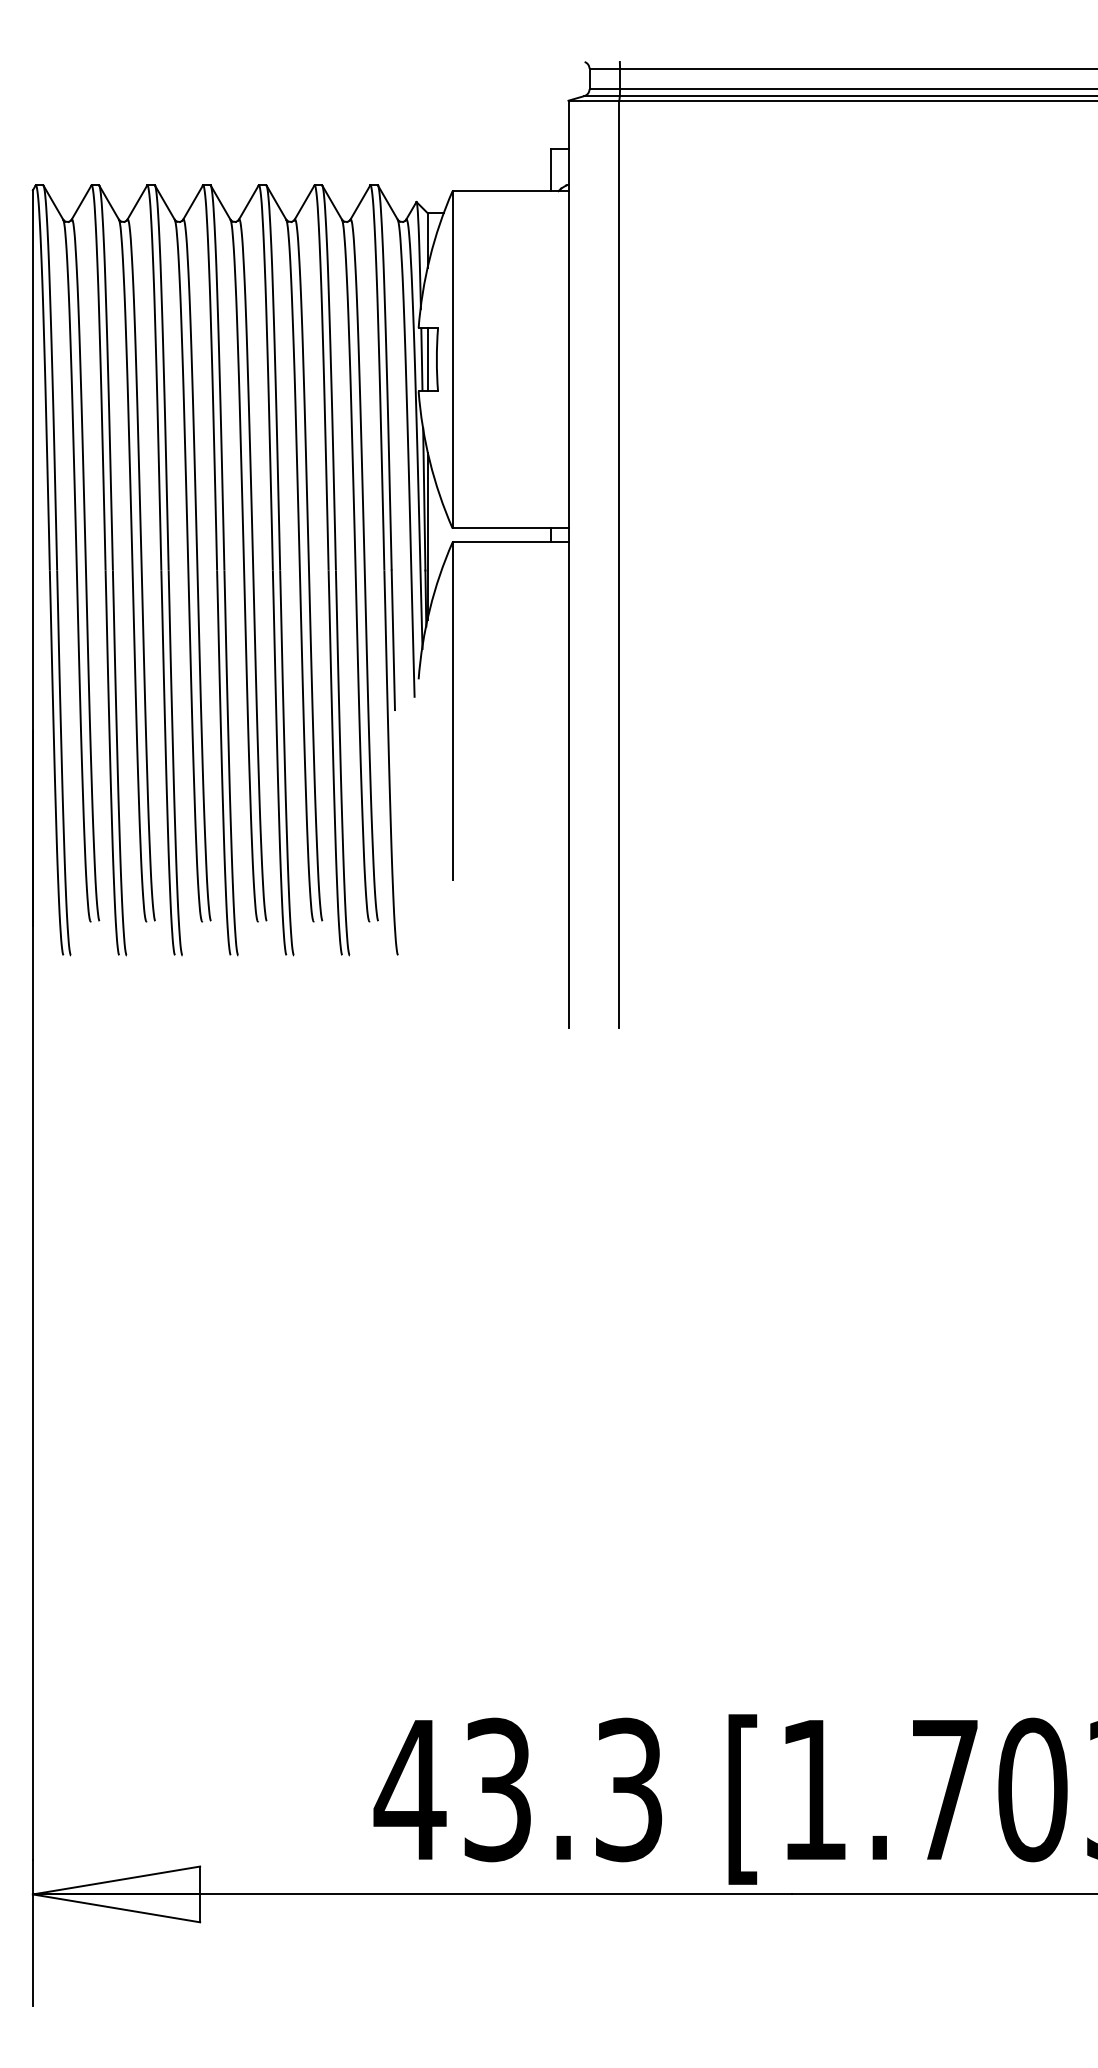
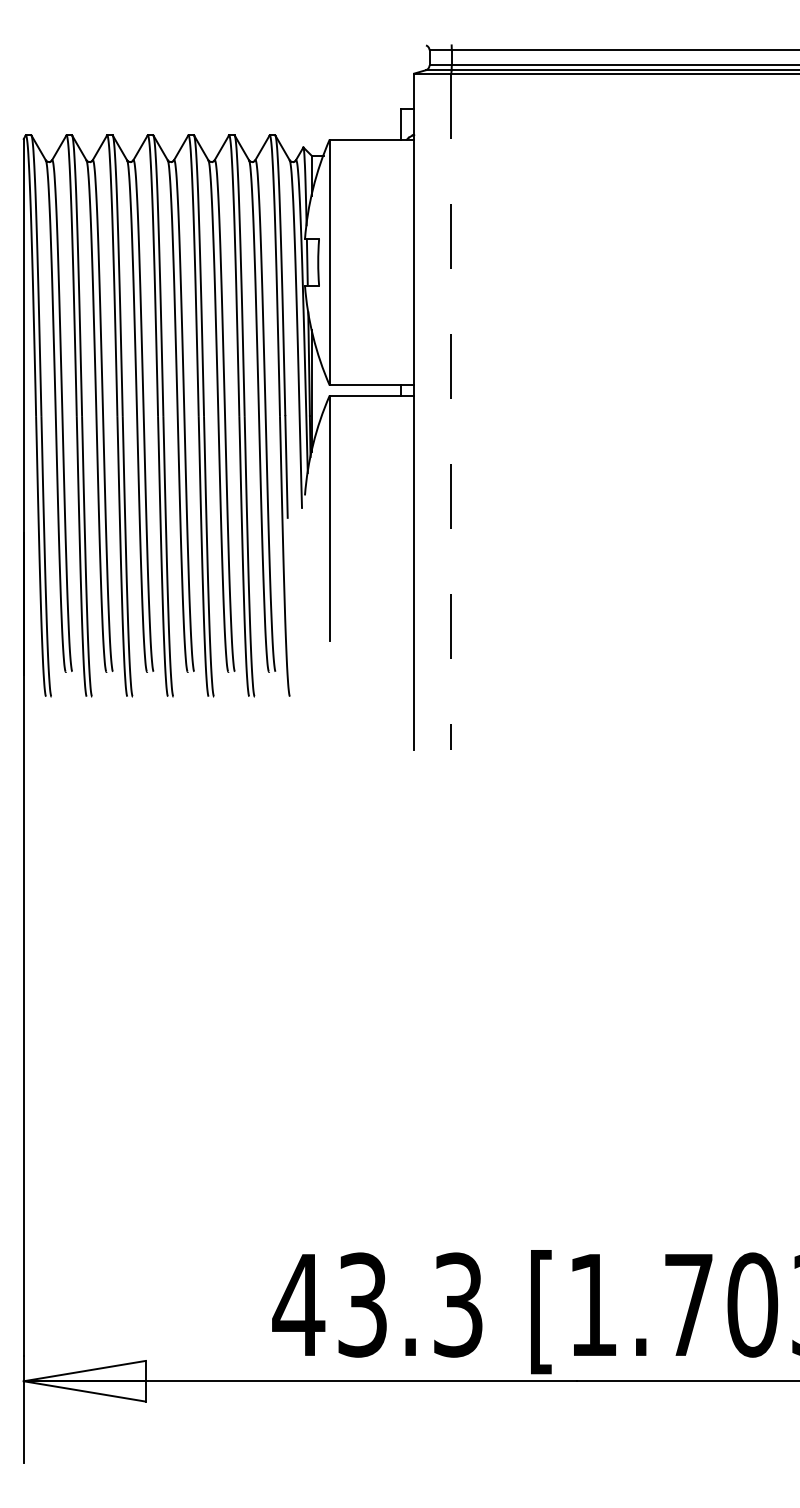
line: (428, 359) -> (312, 262), removed
line: (619, 564) -> (451, 411), solid -> dashed

